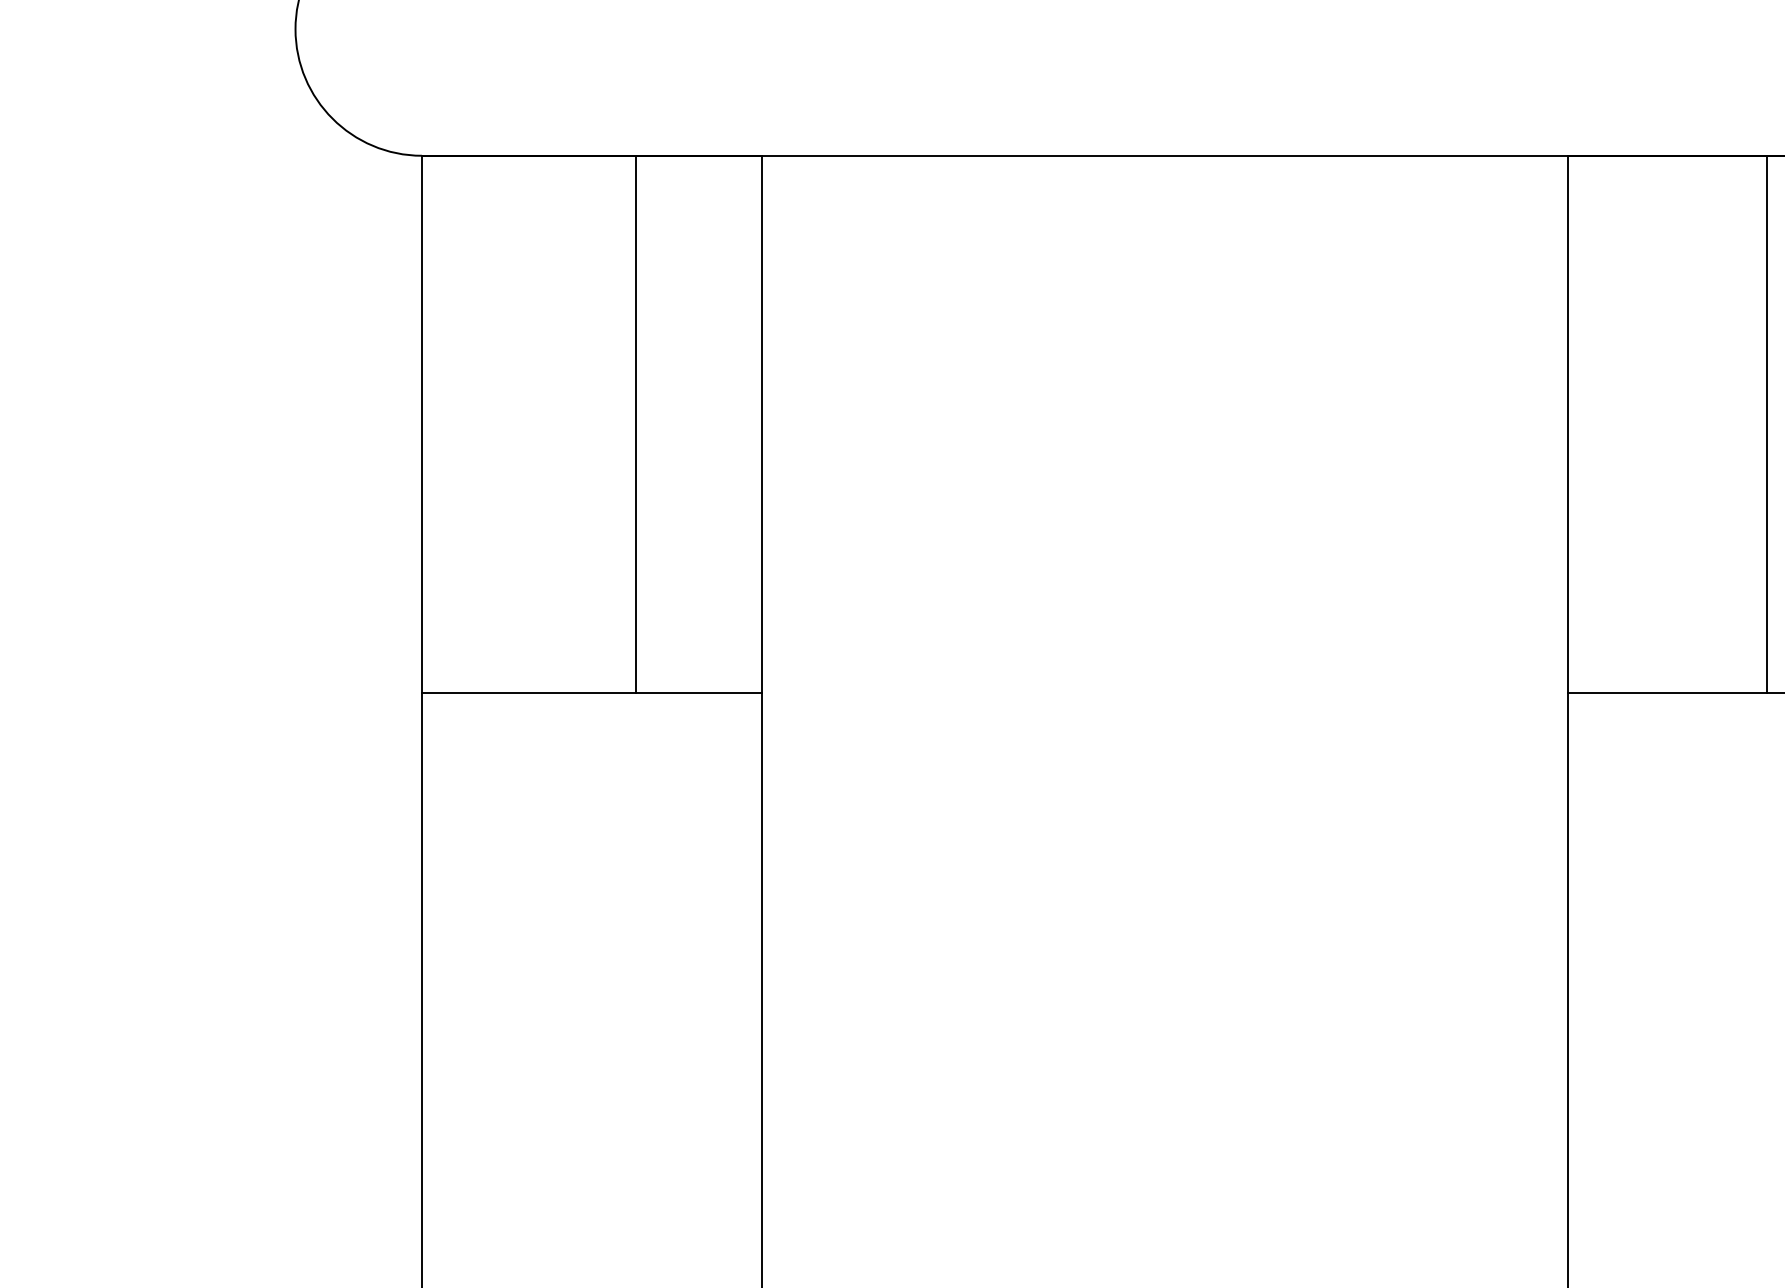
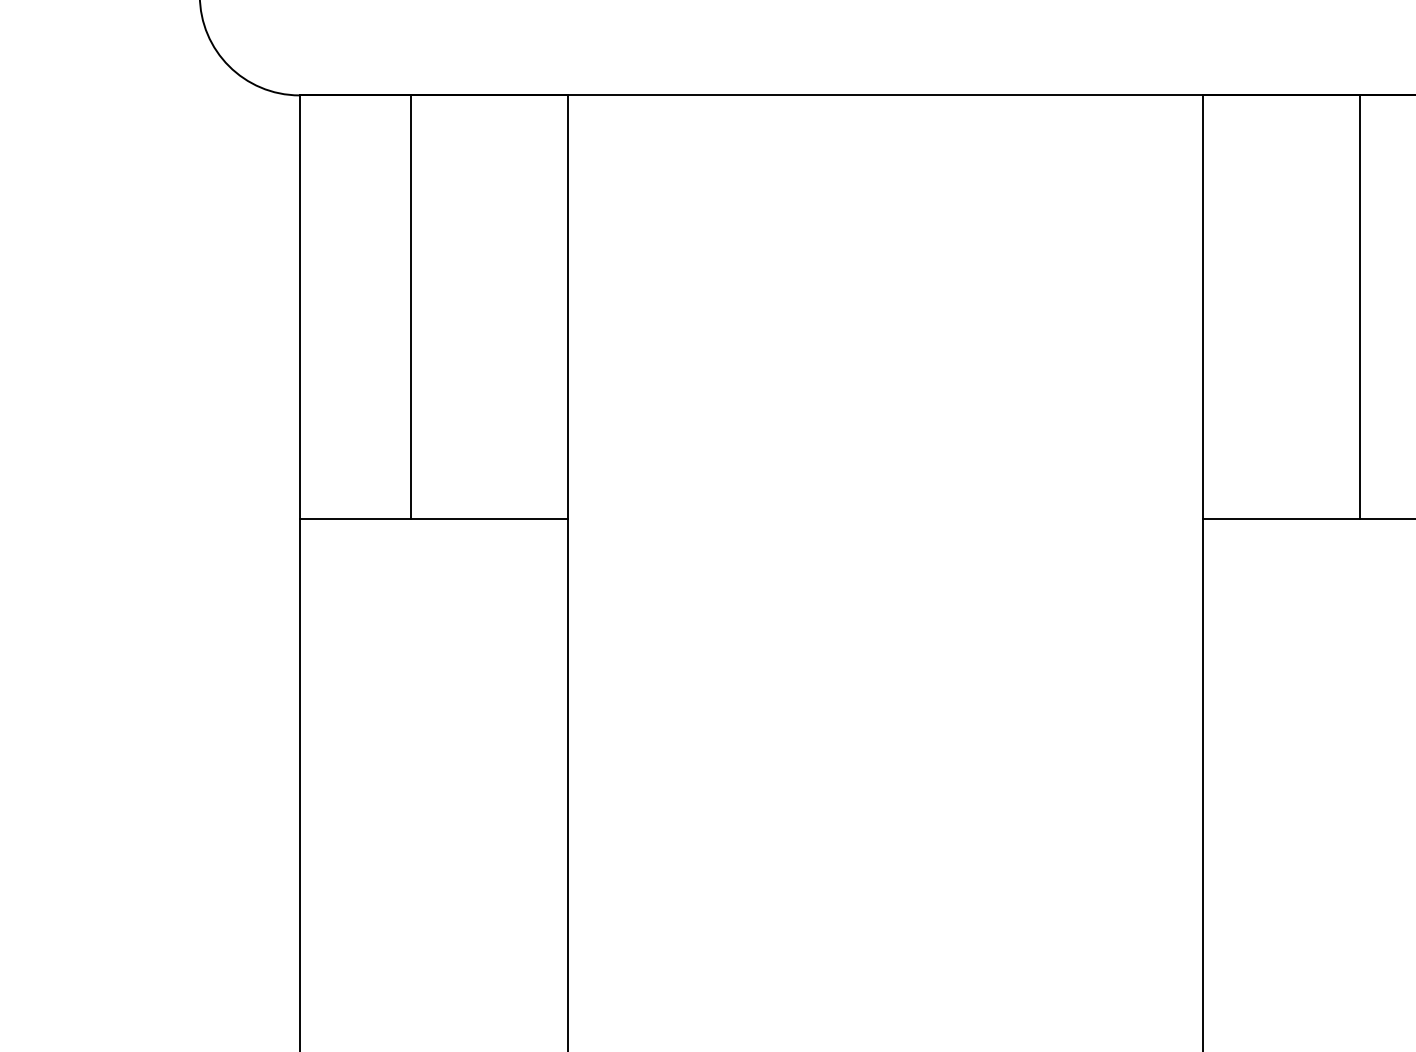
line: (636, 424) -> (411, 307), moved

